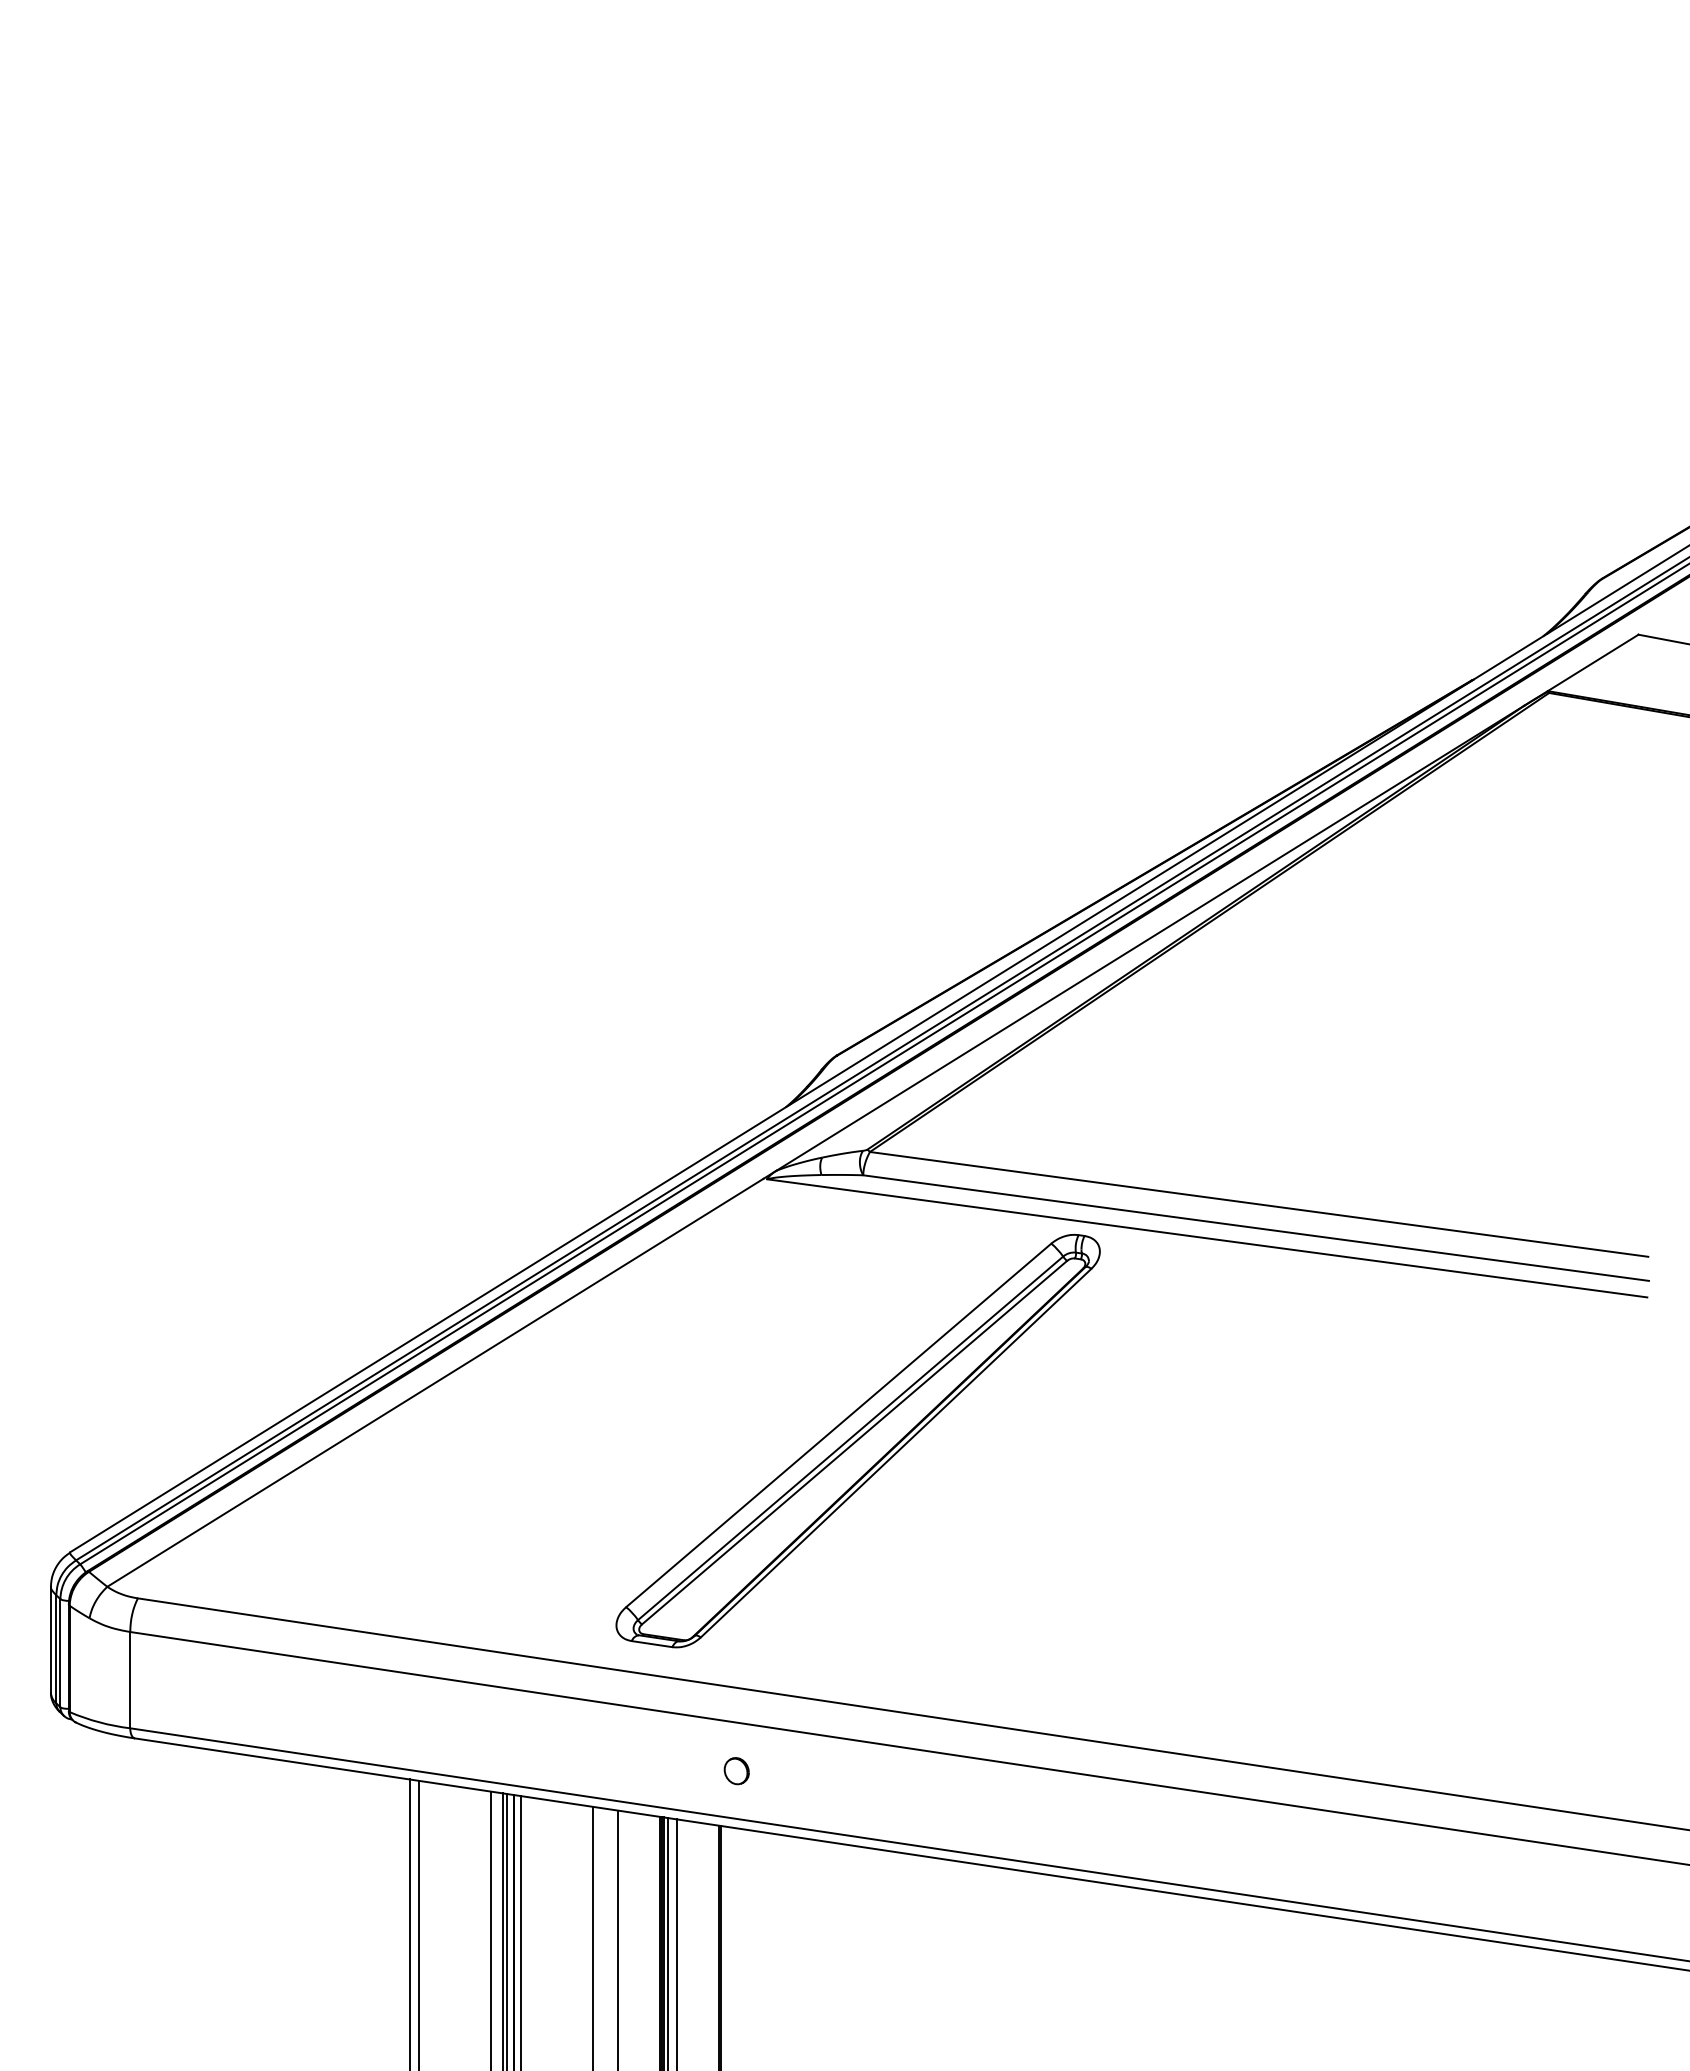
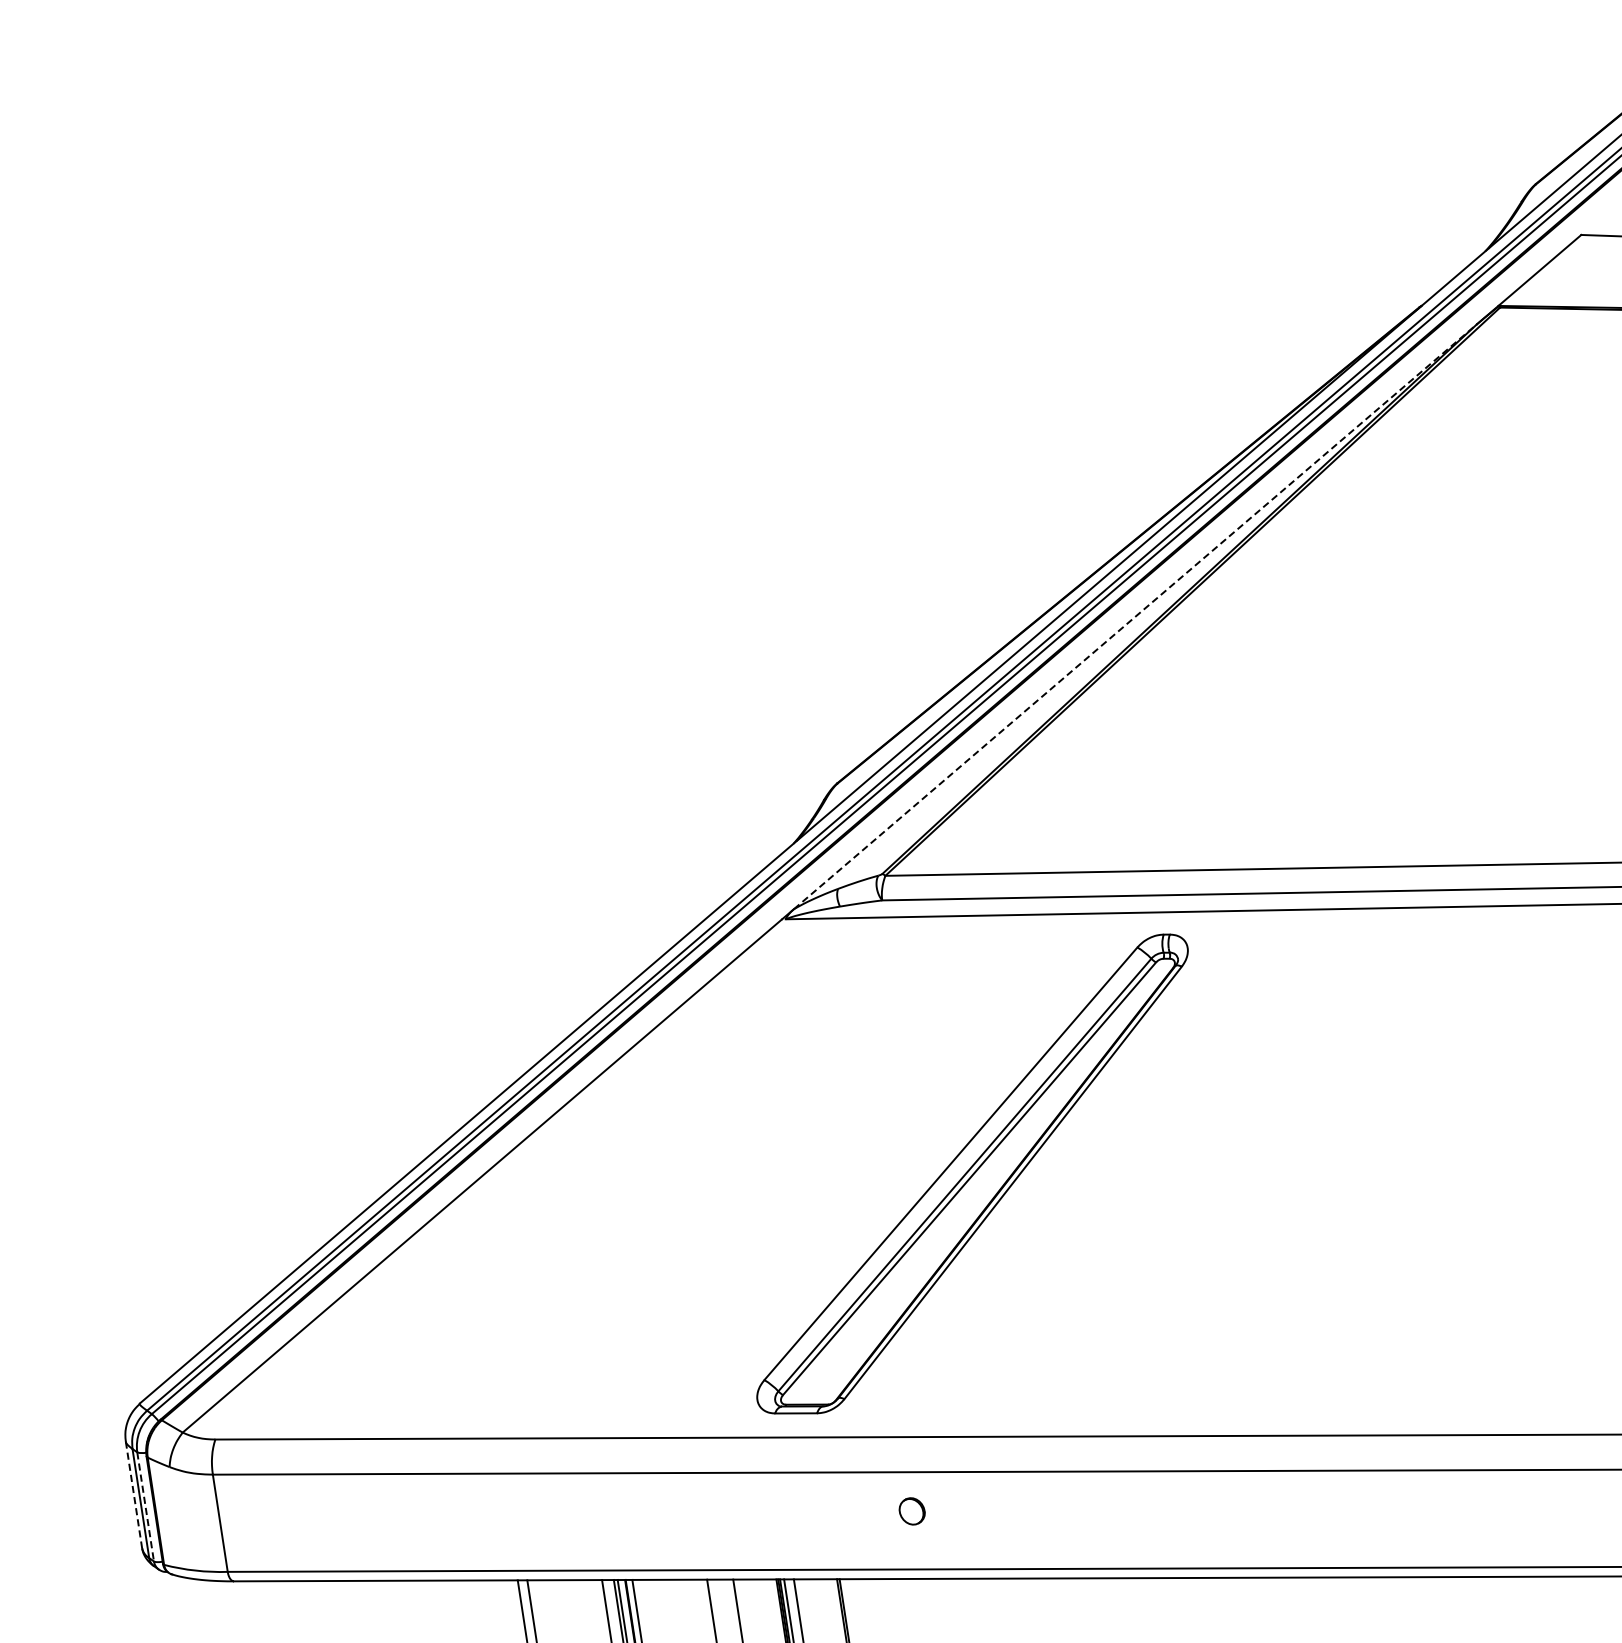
line: (1150, 938) -> (1135, 617), solid -> dashed
part: (857, 1441) -> (972, 1177), moved
line: (50, 1639) -> (133, 1494), solid -> dashed
line: (60, 1653) -> (145, 1507), solid -> dashed
part: (736, 1771) -> (911, 1511), moved

